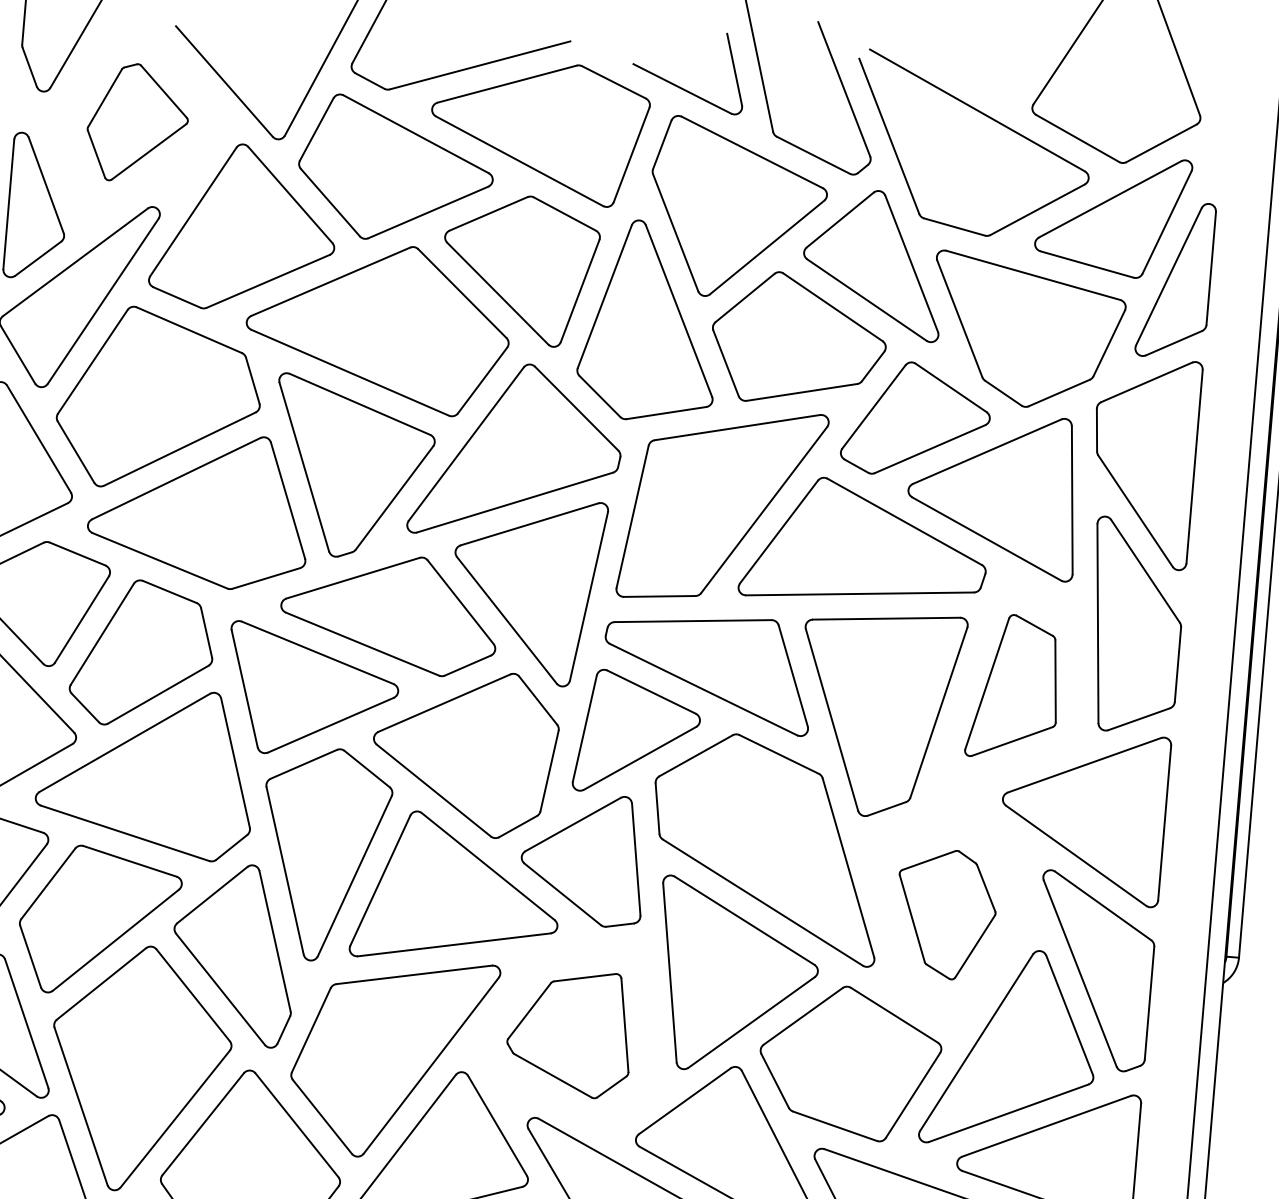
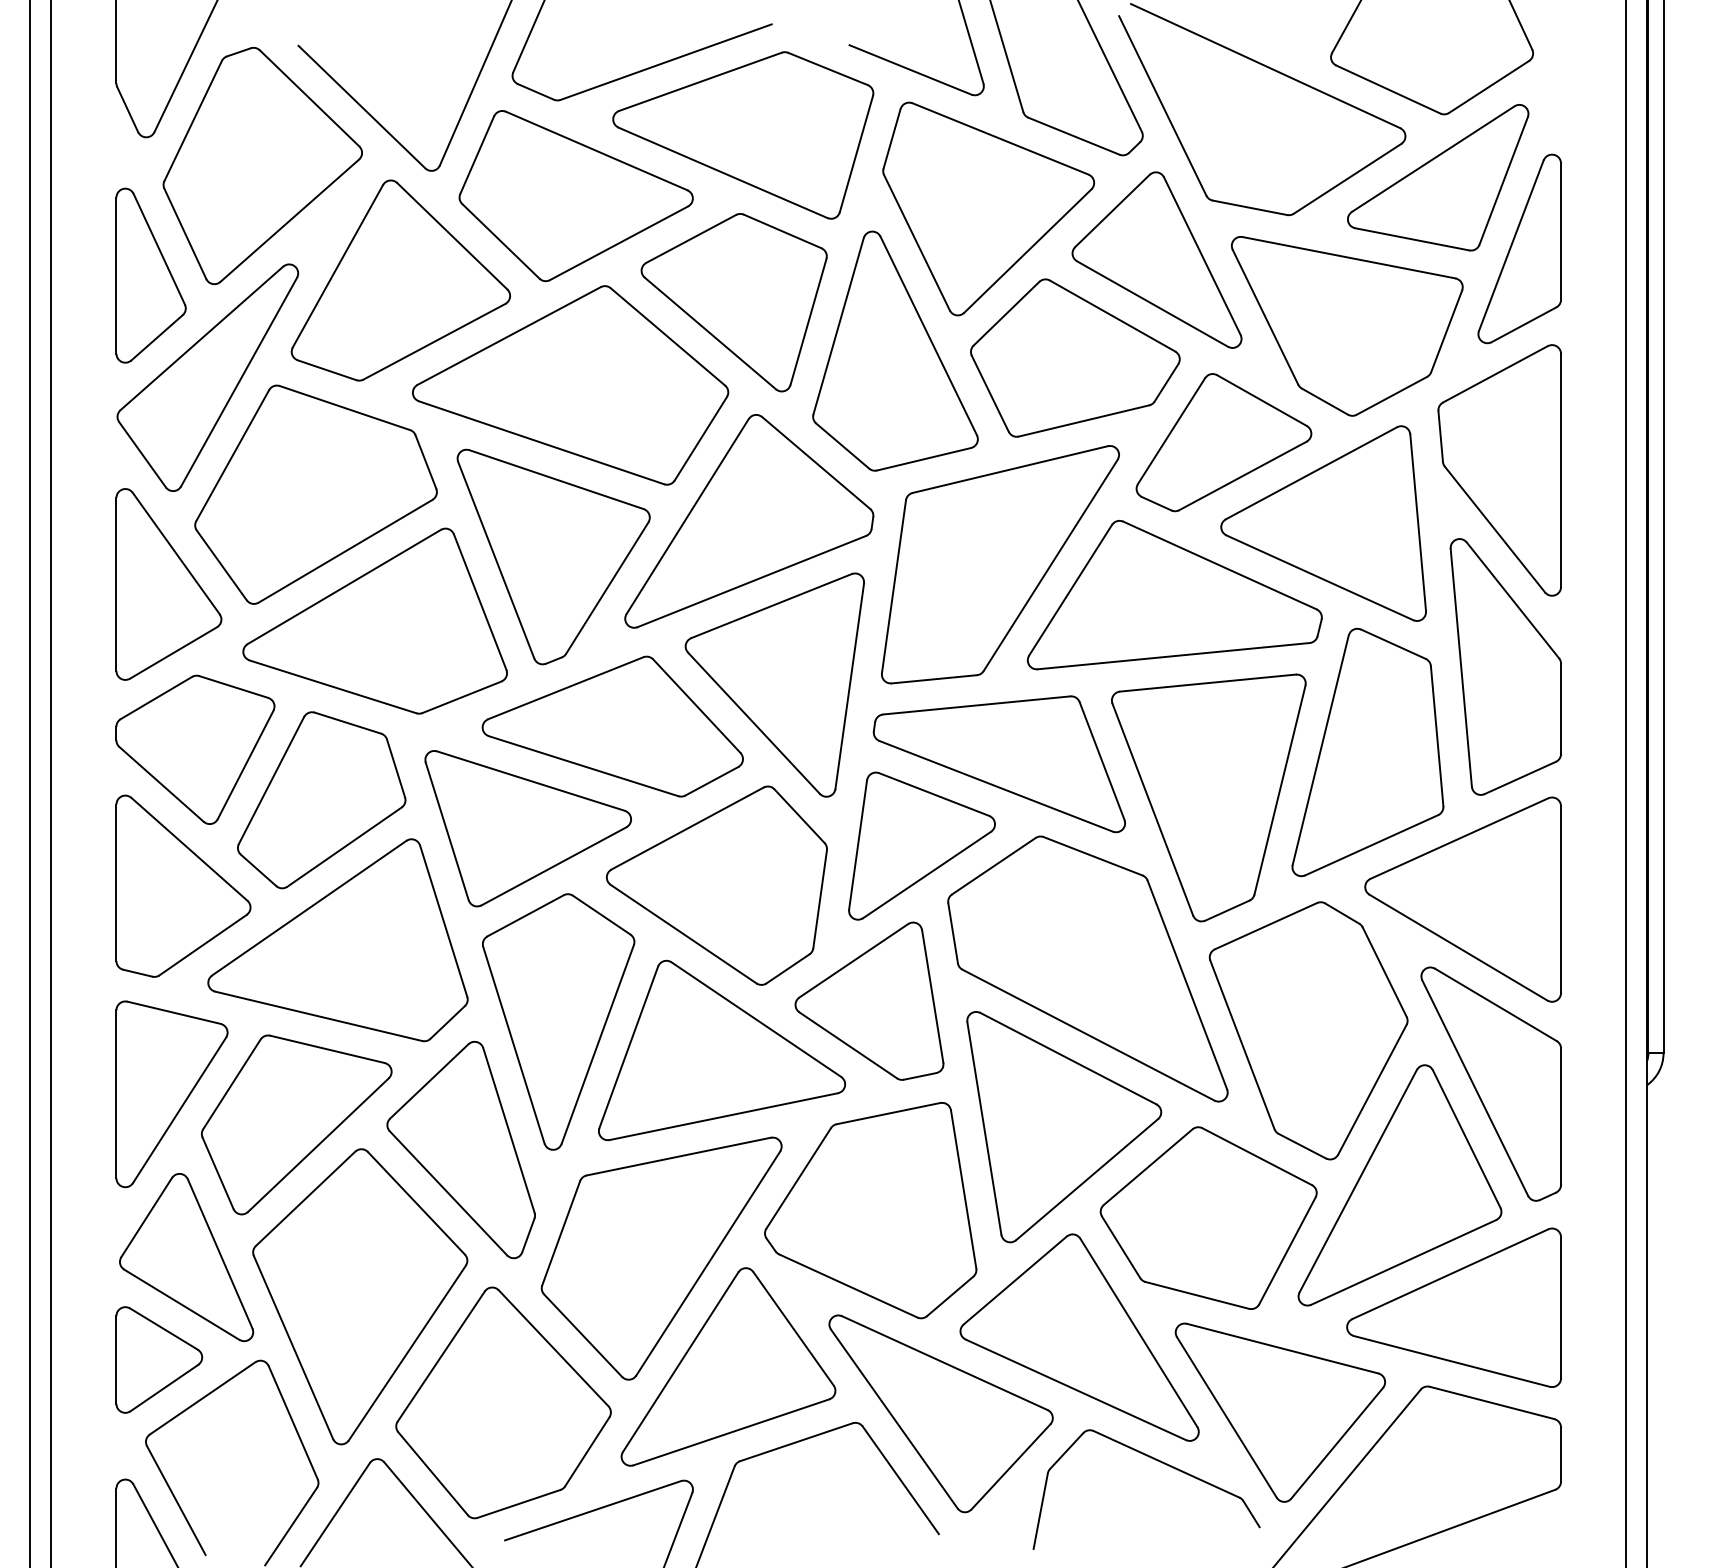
part: (137, 123) -> (262, 165), size x1.67
part: (1014, 687) -> (1367, 752), size x1.43
part: (945, 914) -> (1308, 1030), size x1.67
part: (569, 1032) -> (870, 1210), size x1.43

